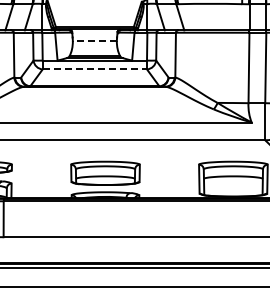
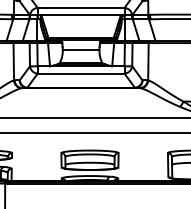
line: (94, 41) -> (80, 50), dashed -> solid
line: (95, 69) -> (81, 73), dashed -> solid

